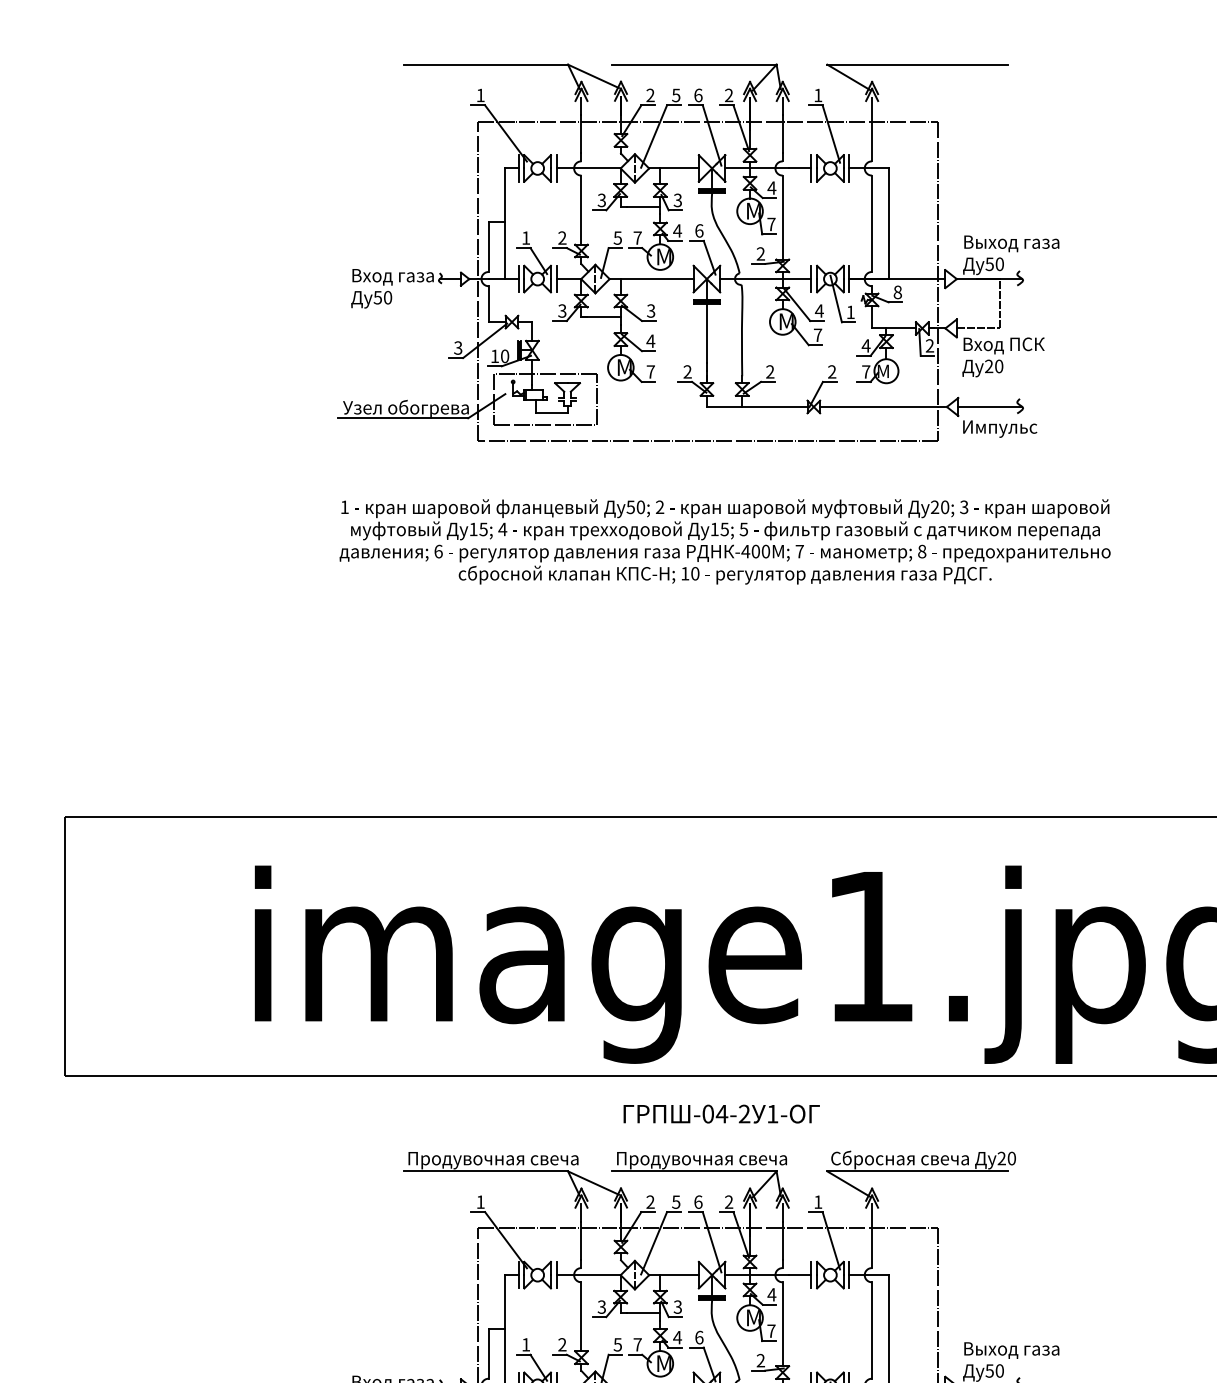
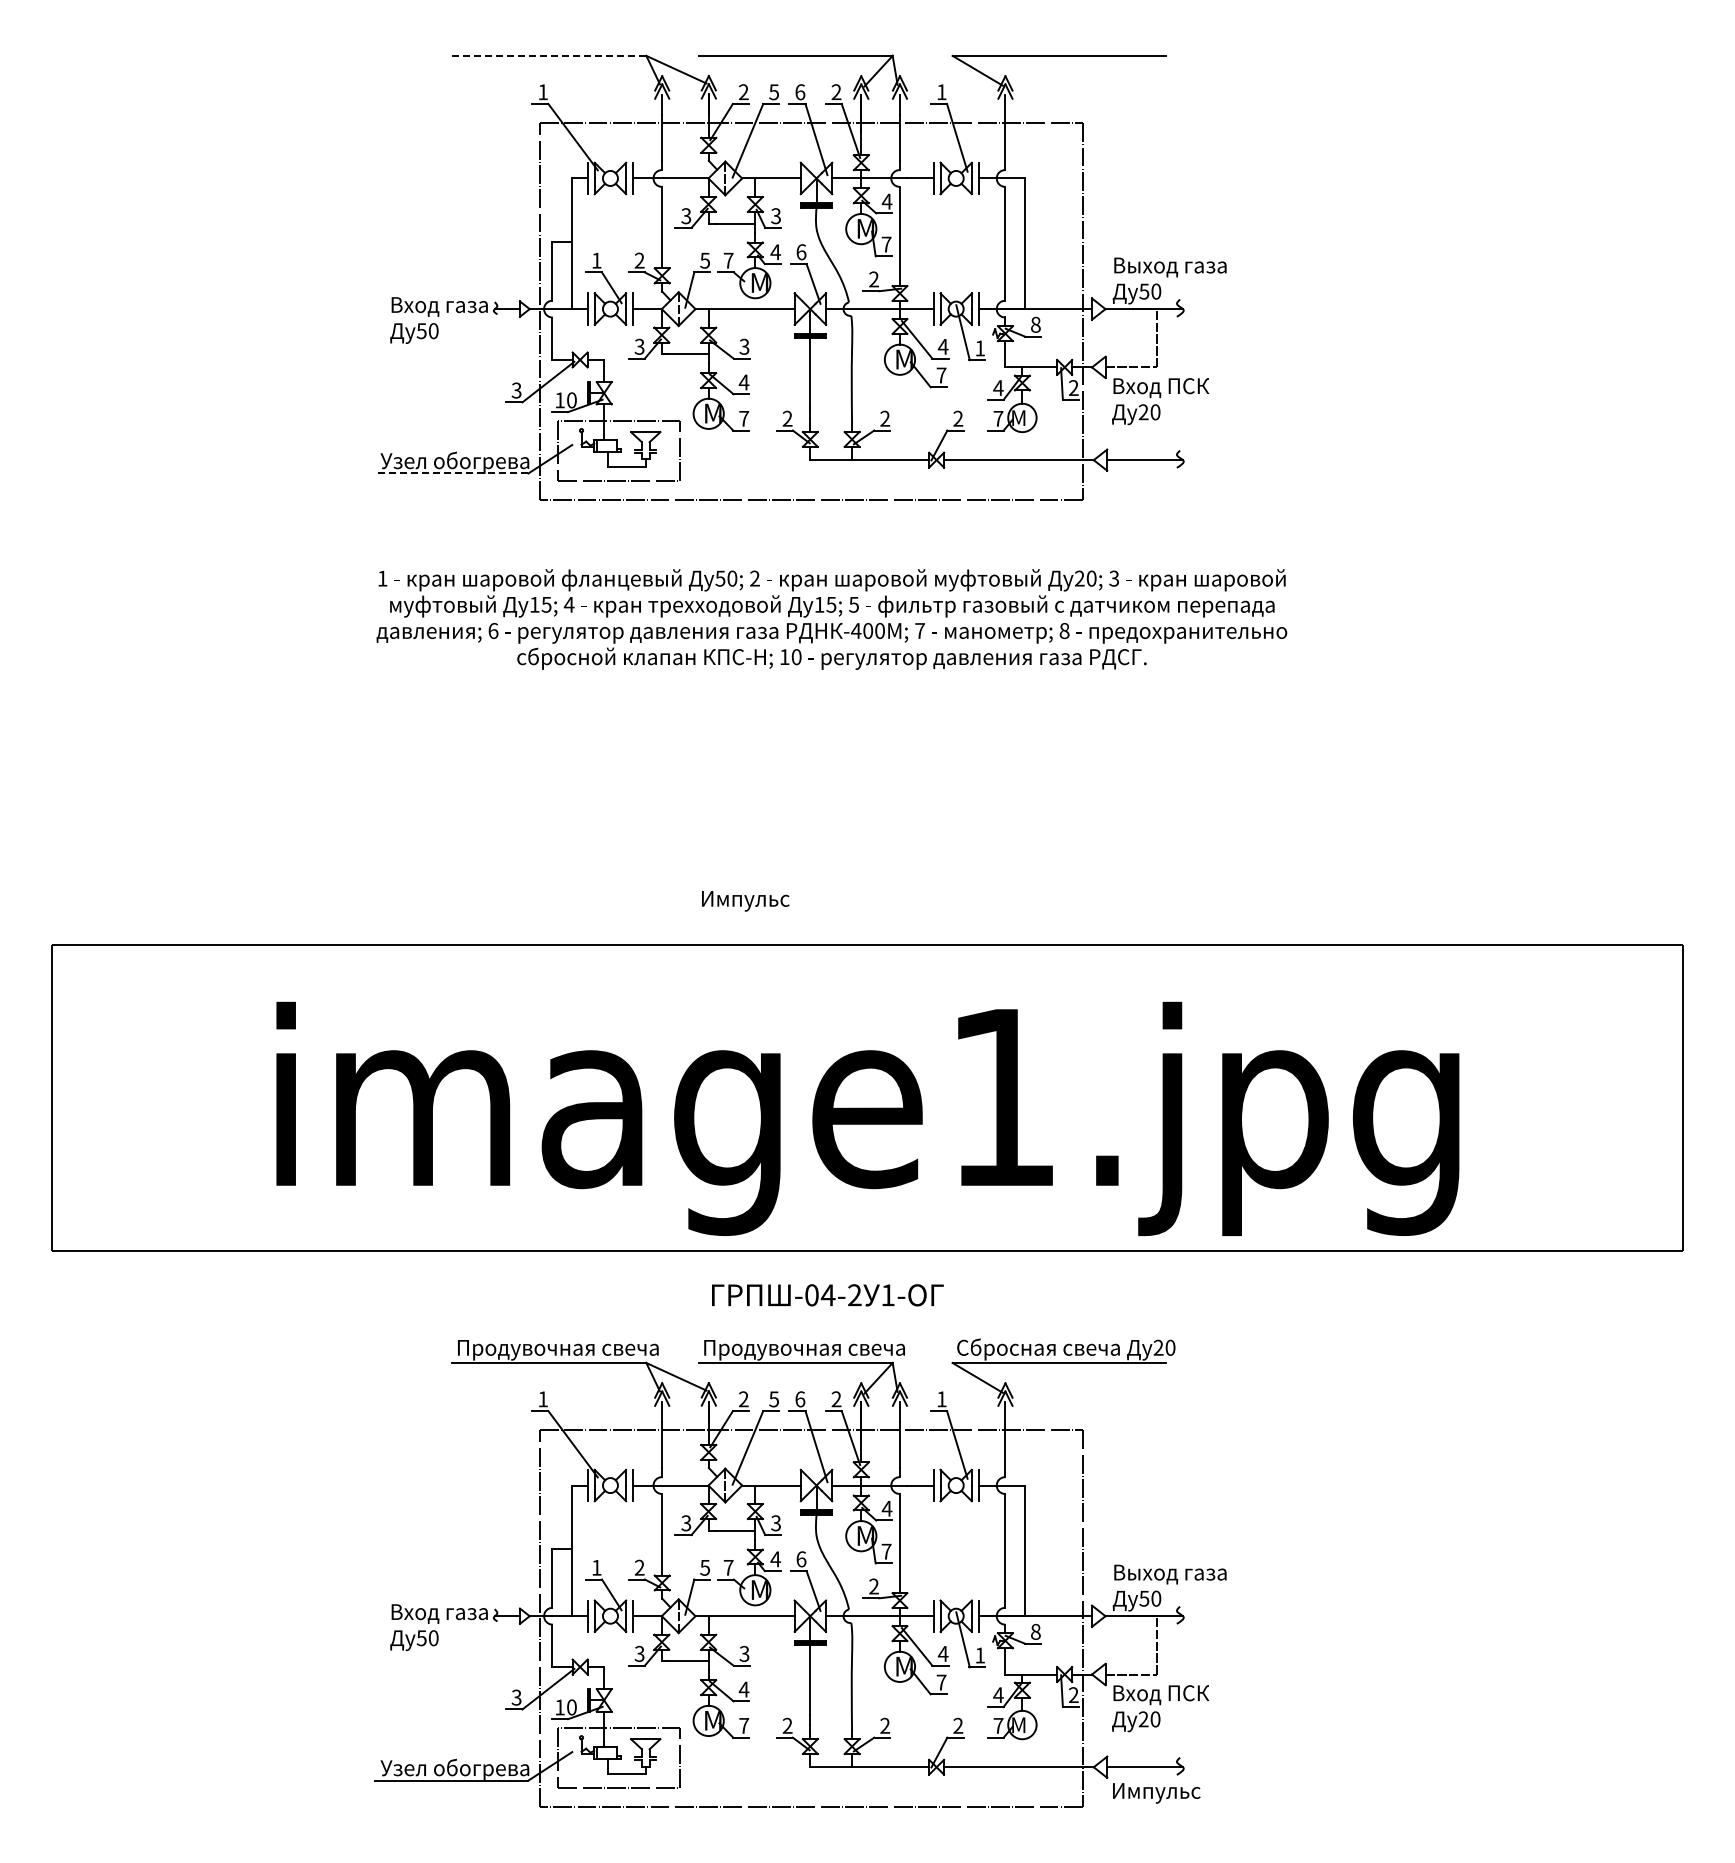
line: (486, 64) -> (549, 55), solid -> dashed
line: (403, 418) -> (451, 473), solid -> dashed
text: (999, 429) -> (745, 901), moved

